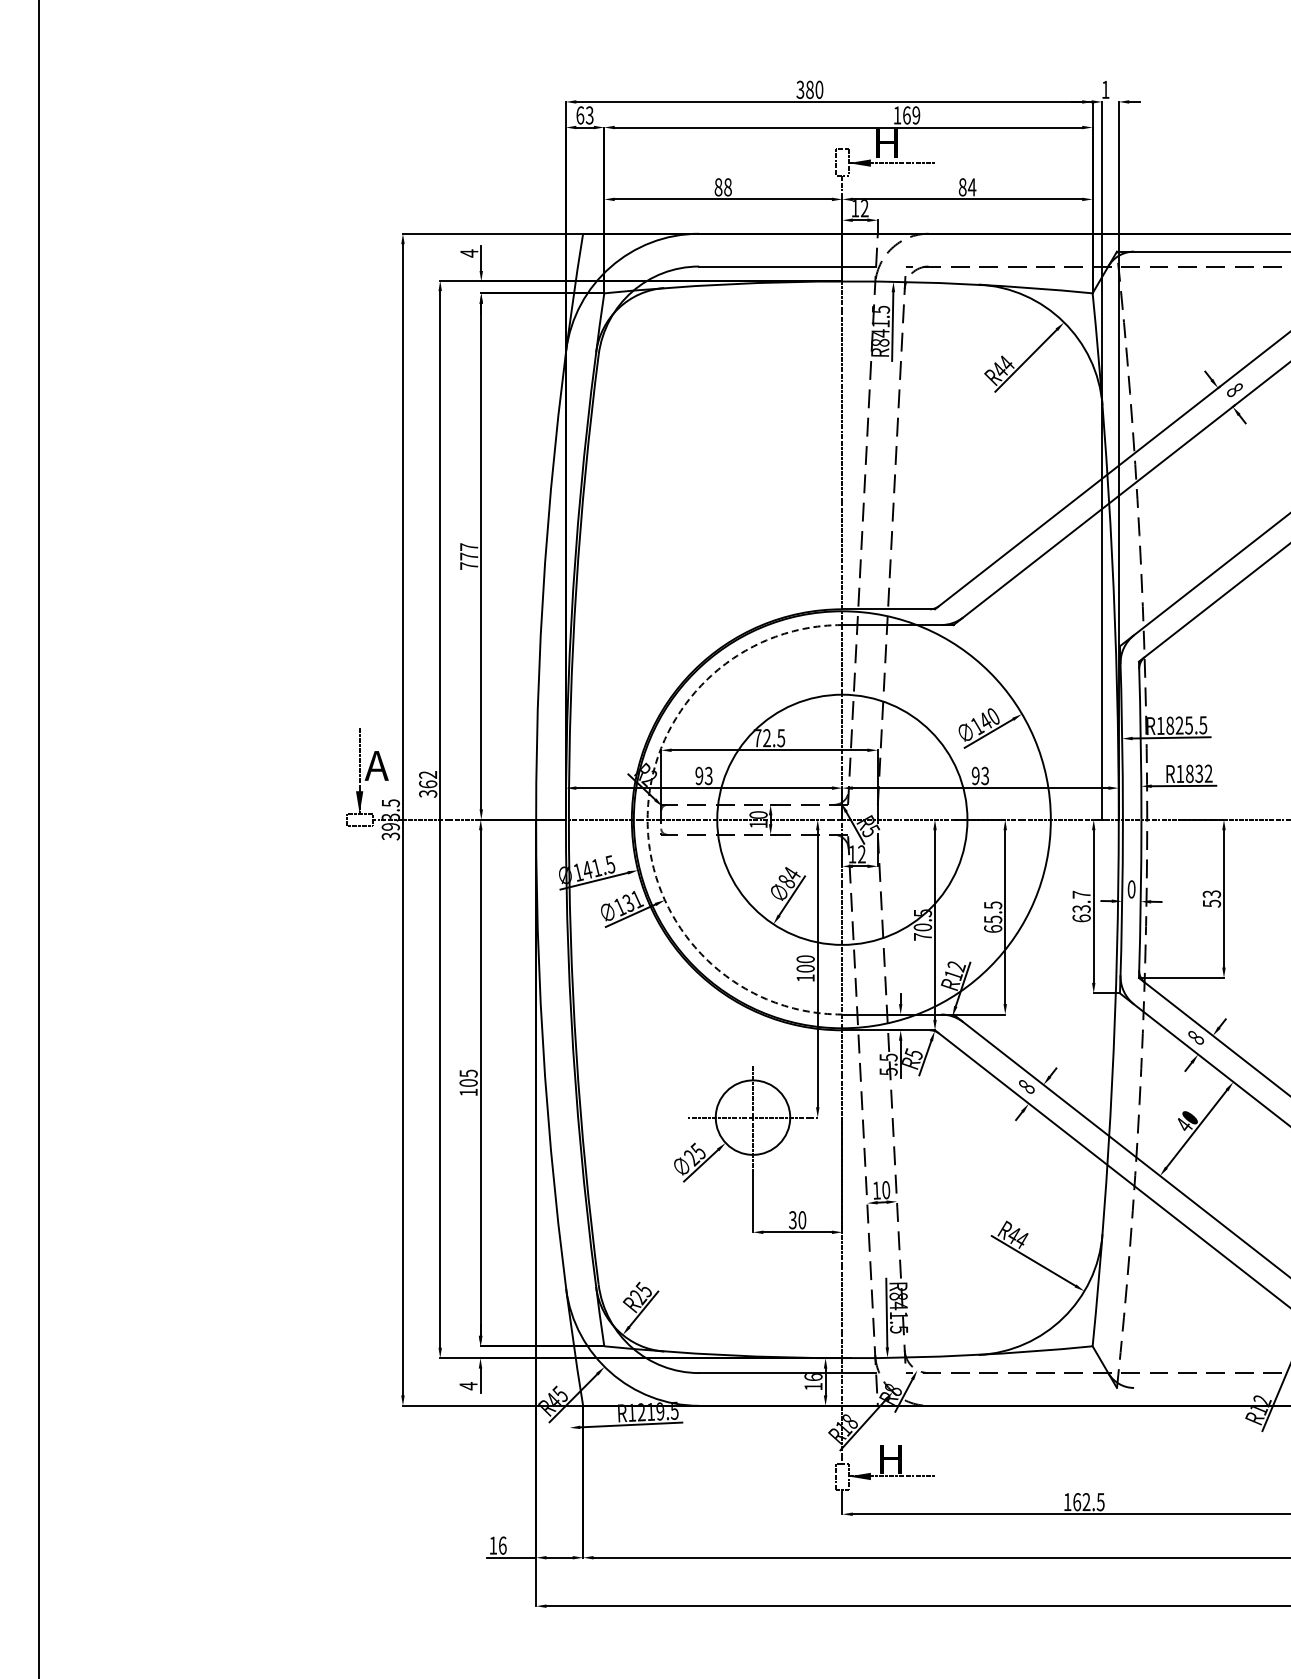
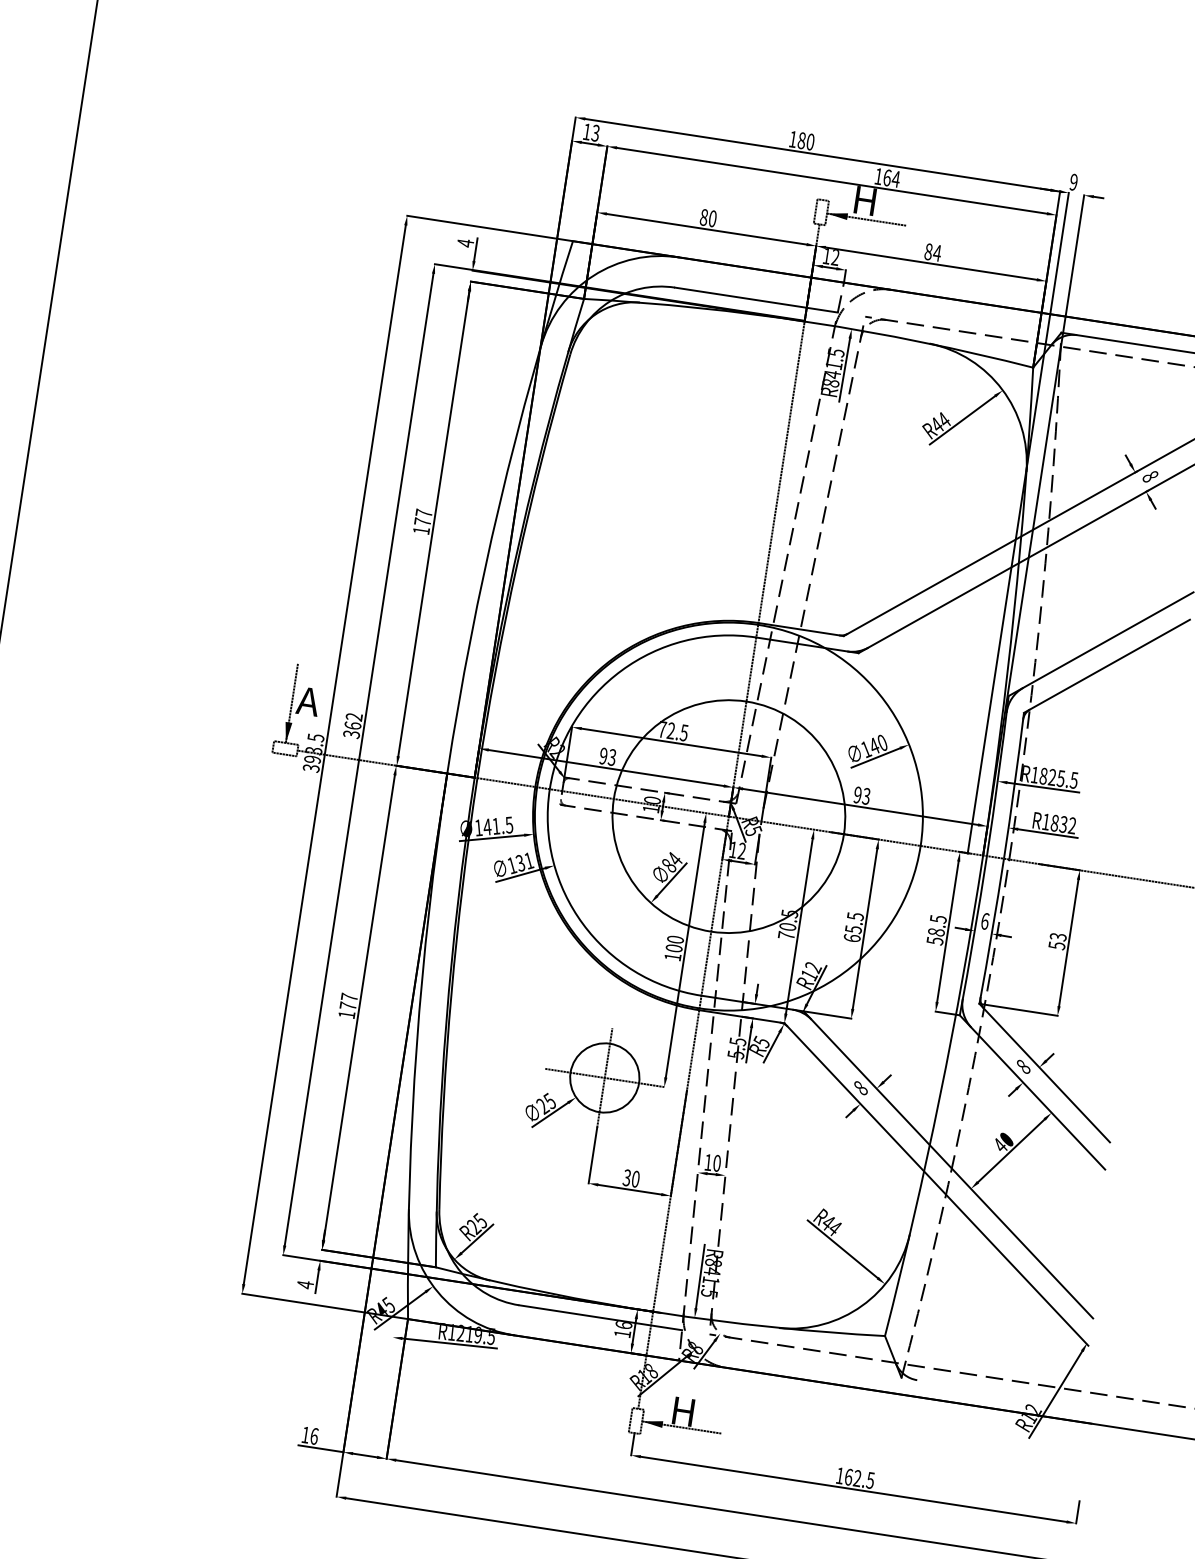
text: (800, 89) -> (793, 139), 380 -> 180
text: (1105, 89) -> (1073, 181), 1 -> 9
text: (580, 115) -> (587, 132), 63 -> 13
text: (916, 115) -> (896, 179), 169 -> 164
text: (727, 187) -> (712, 218), 88 -> 80
text: (469, 565) -> (421, 530), 777 -> 177
arc: (647, 819) -> (549, 788), dashed -> solid
text: (1131, 889) -> (985, 921), 0 -> 6
text: (1081, 906) -> (936, 930), 63.7 -> 58.5
text: (468, 1077) -> (348, 1001), 105 -> 177

